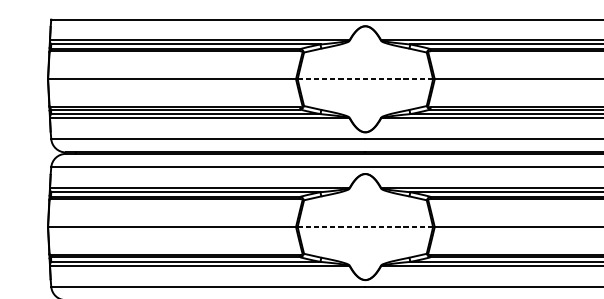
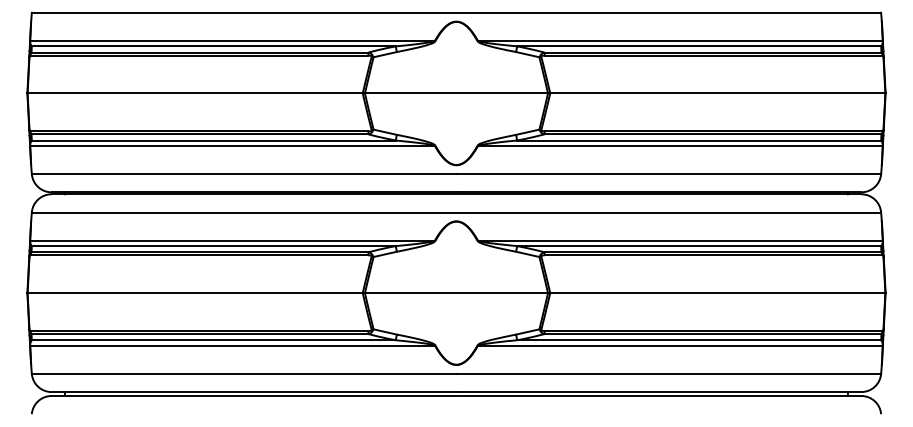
line: (365, 79) -> (456, 93), dashed -> solid
line: (365, 227) -> (456, 293), dashed -> solid

